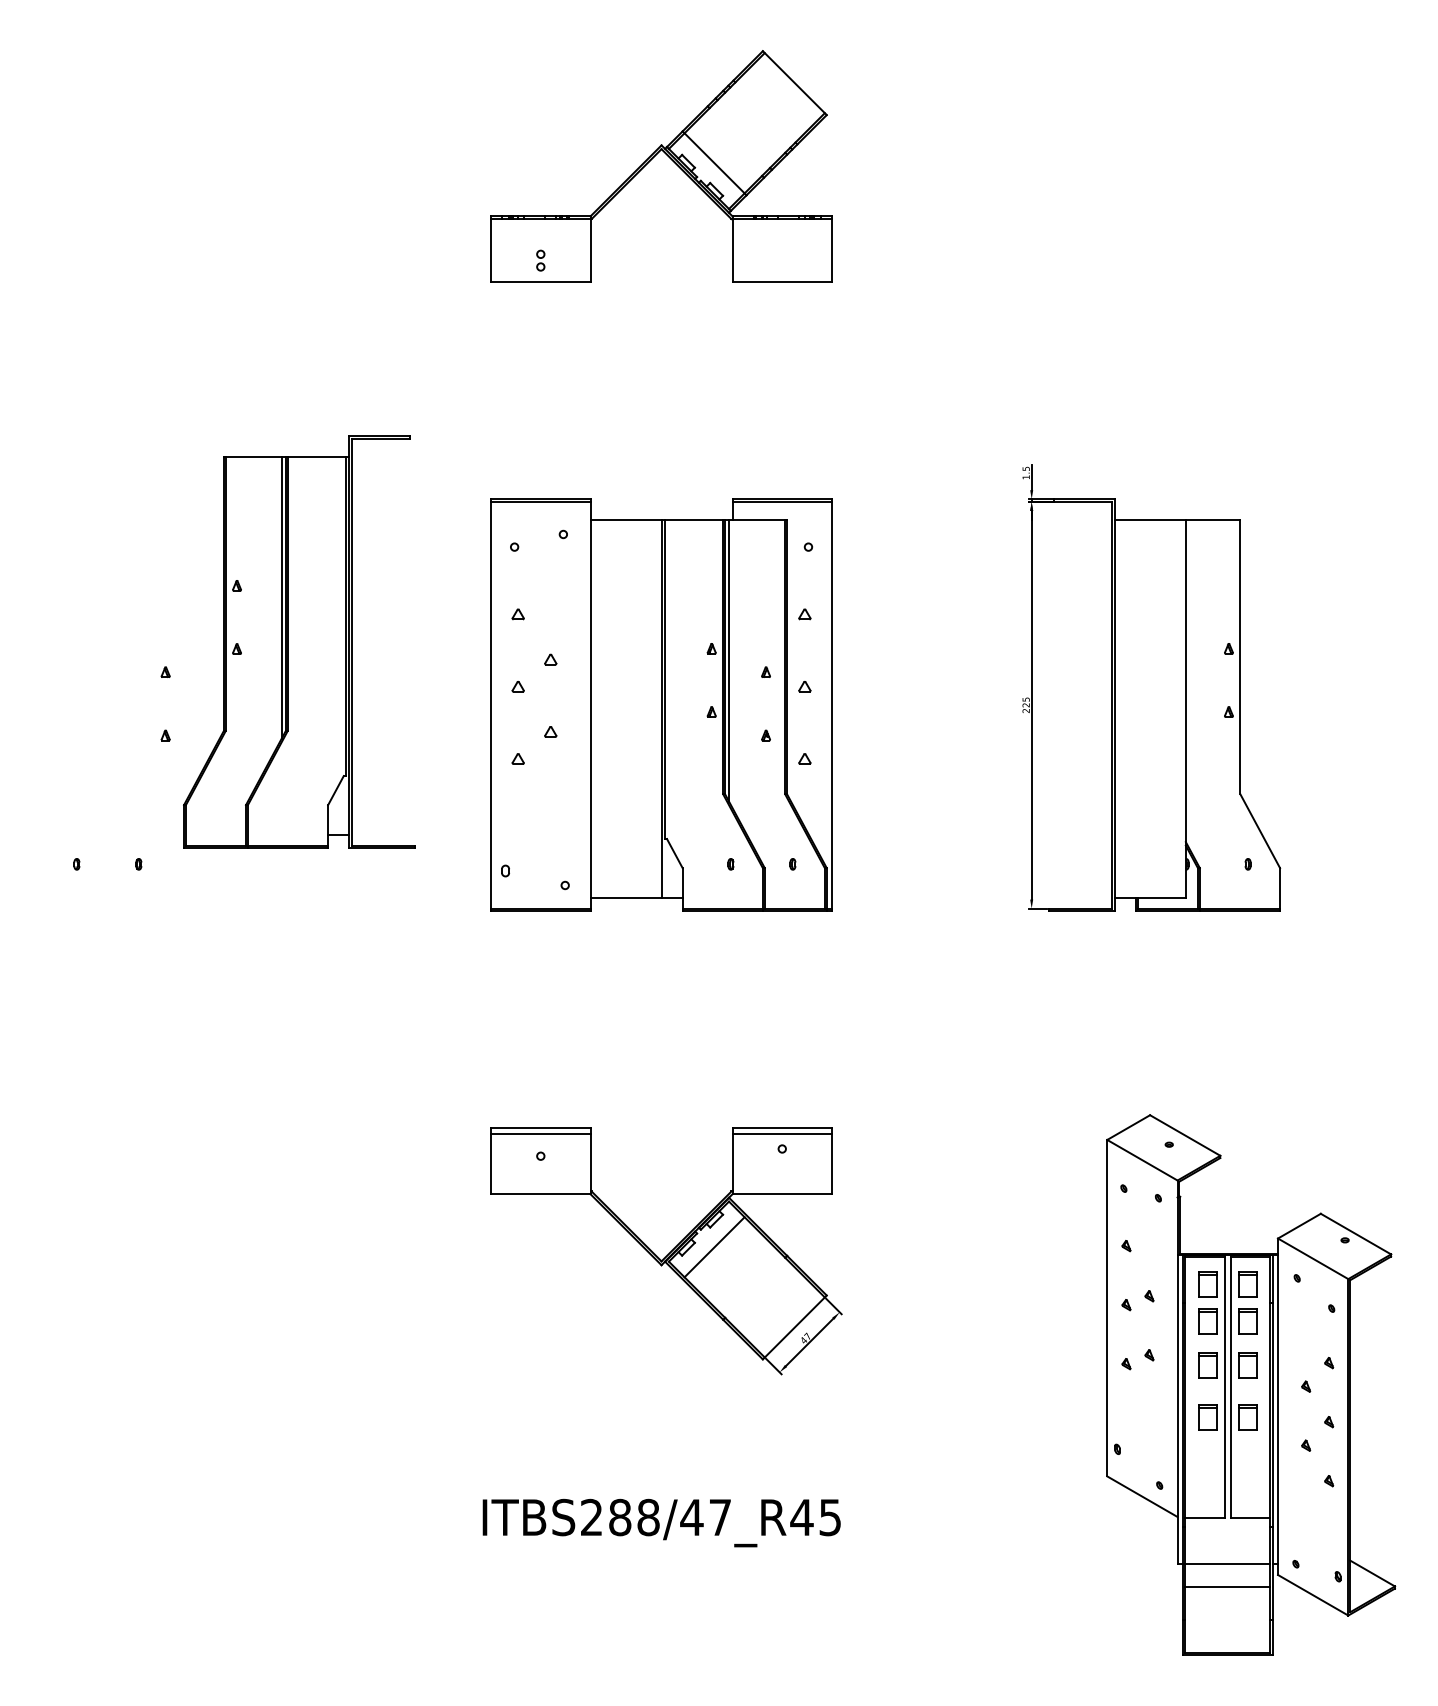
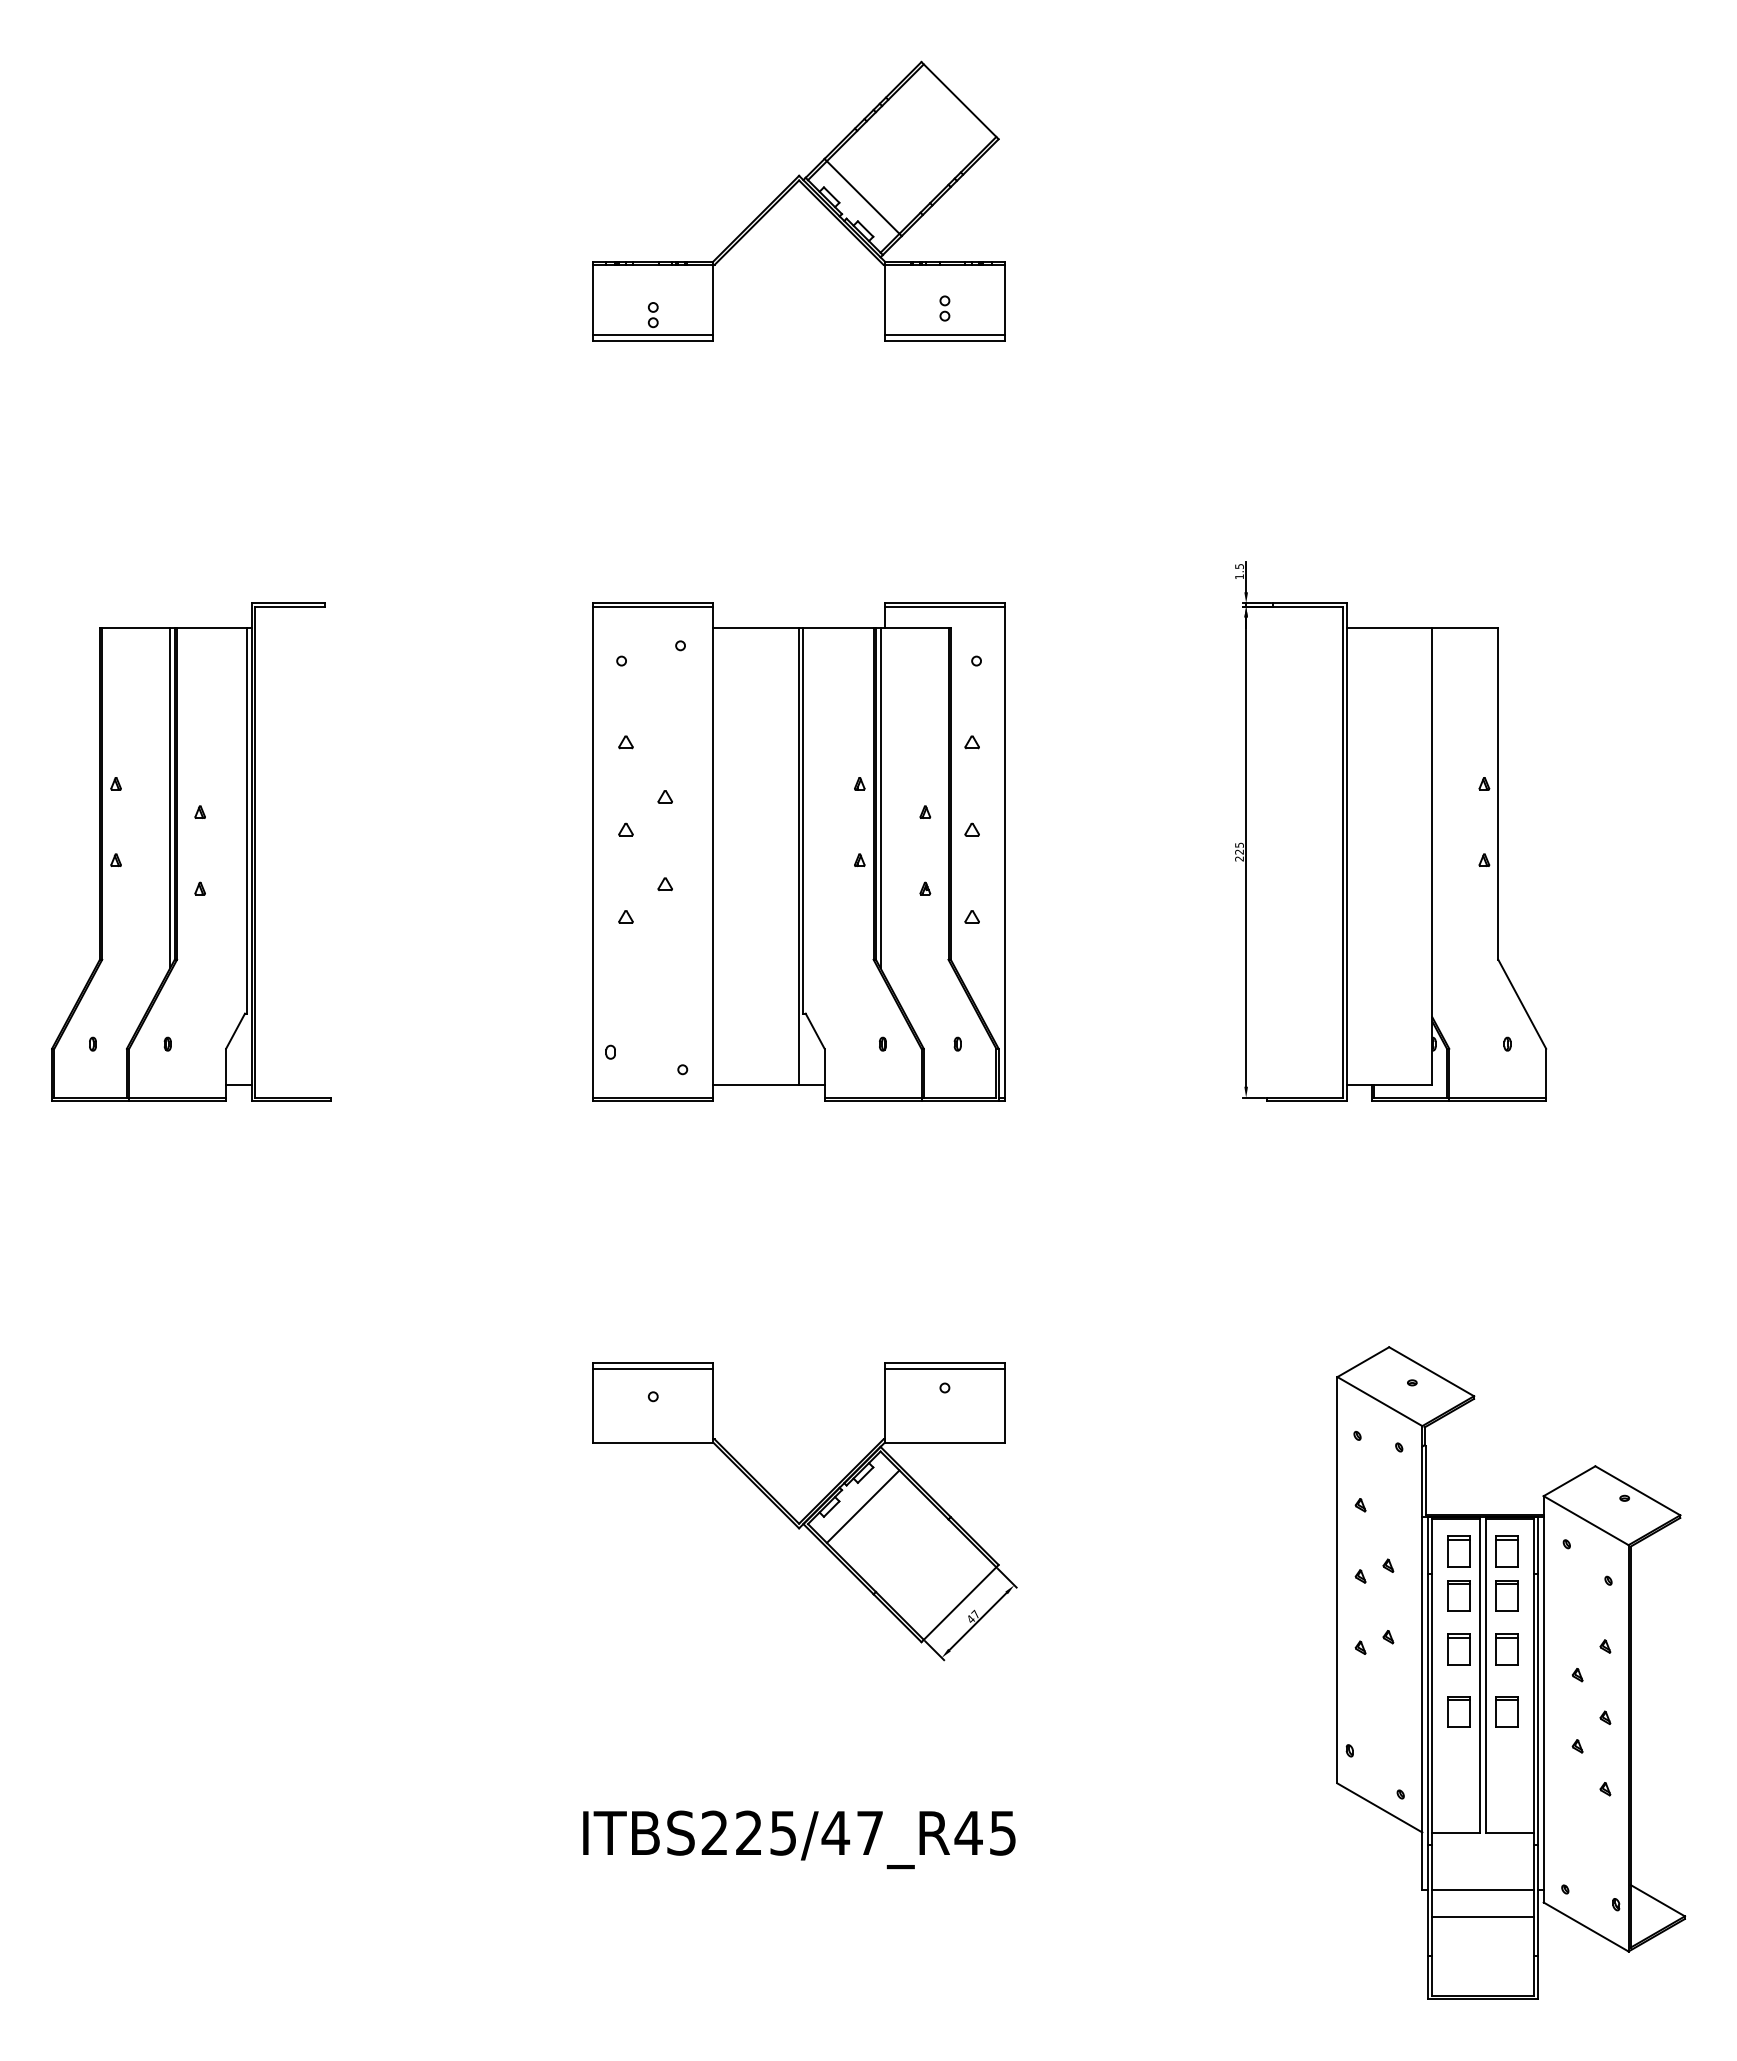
part: (781, 255) -> (943, 308), added
line: (540, 276) -> (652, 334), added
line: (781, 276) -> (943, 334), added
part: (299, 641) -> (191, 851), moved
text: (634, 1517) -> (766, 1833), ITBS288/47_R45 -> ITBS225/47_R45

